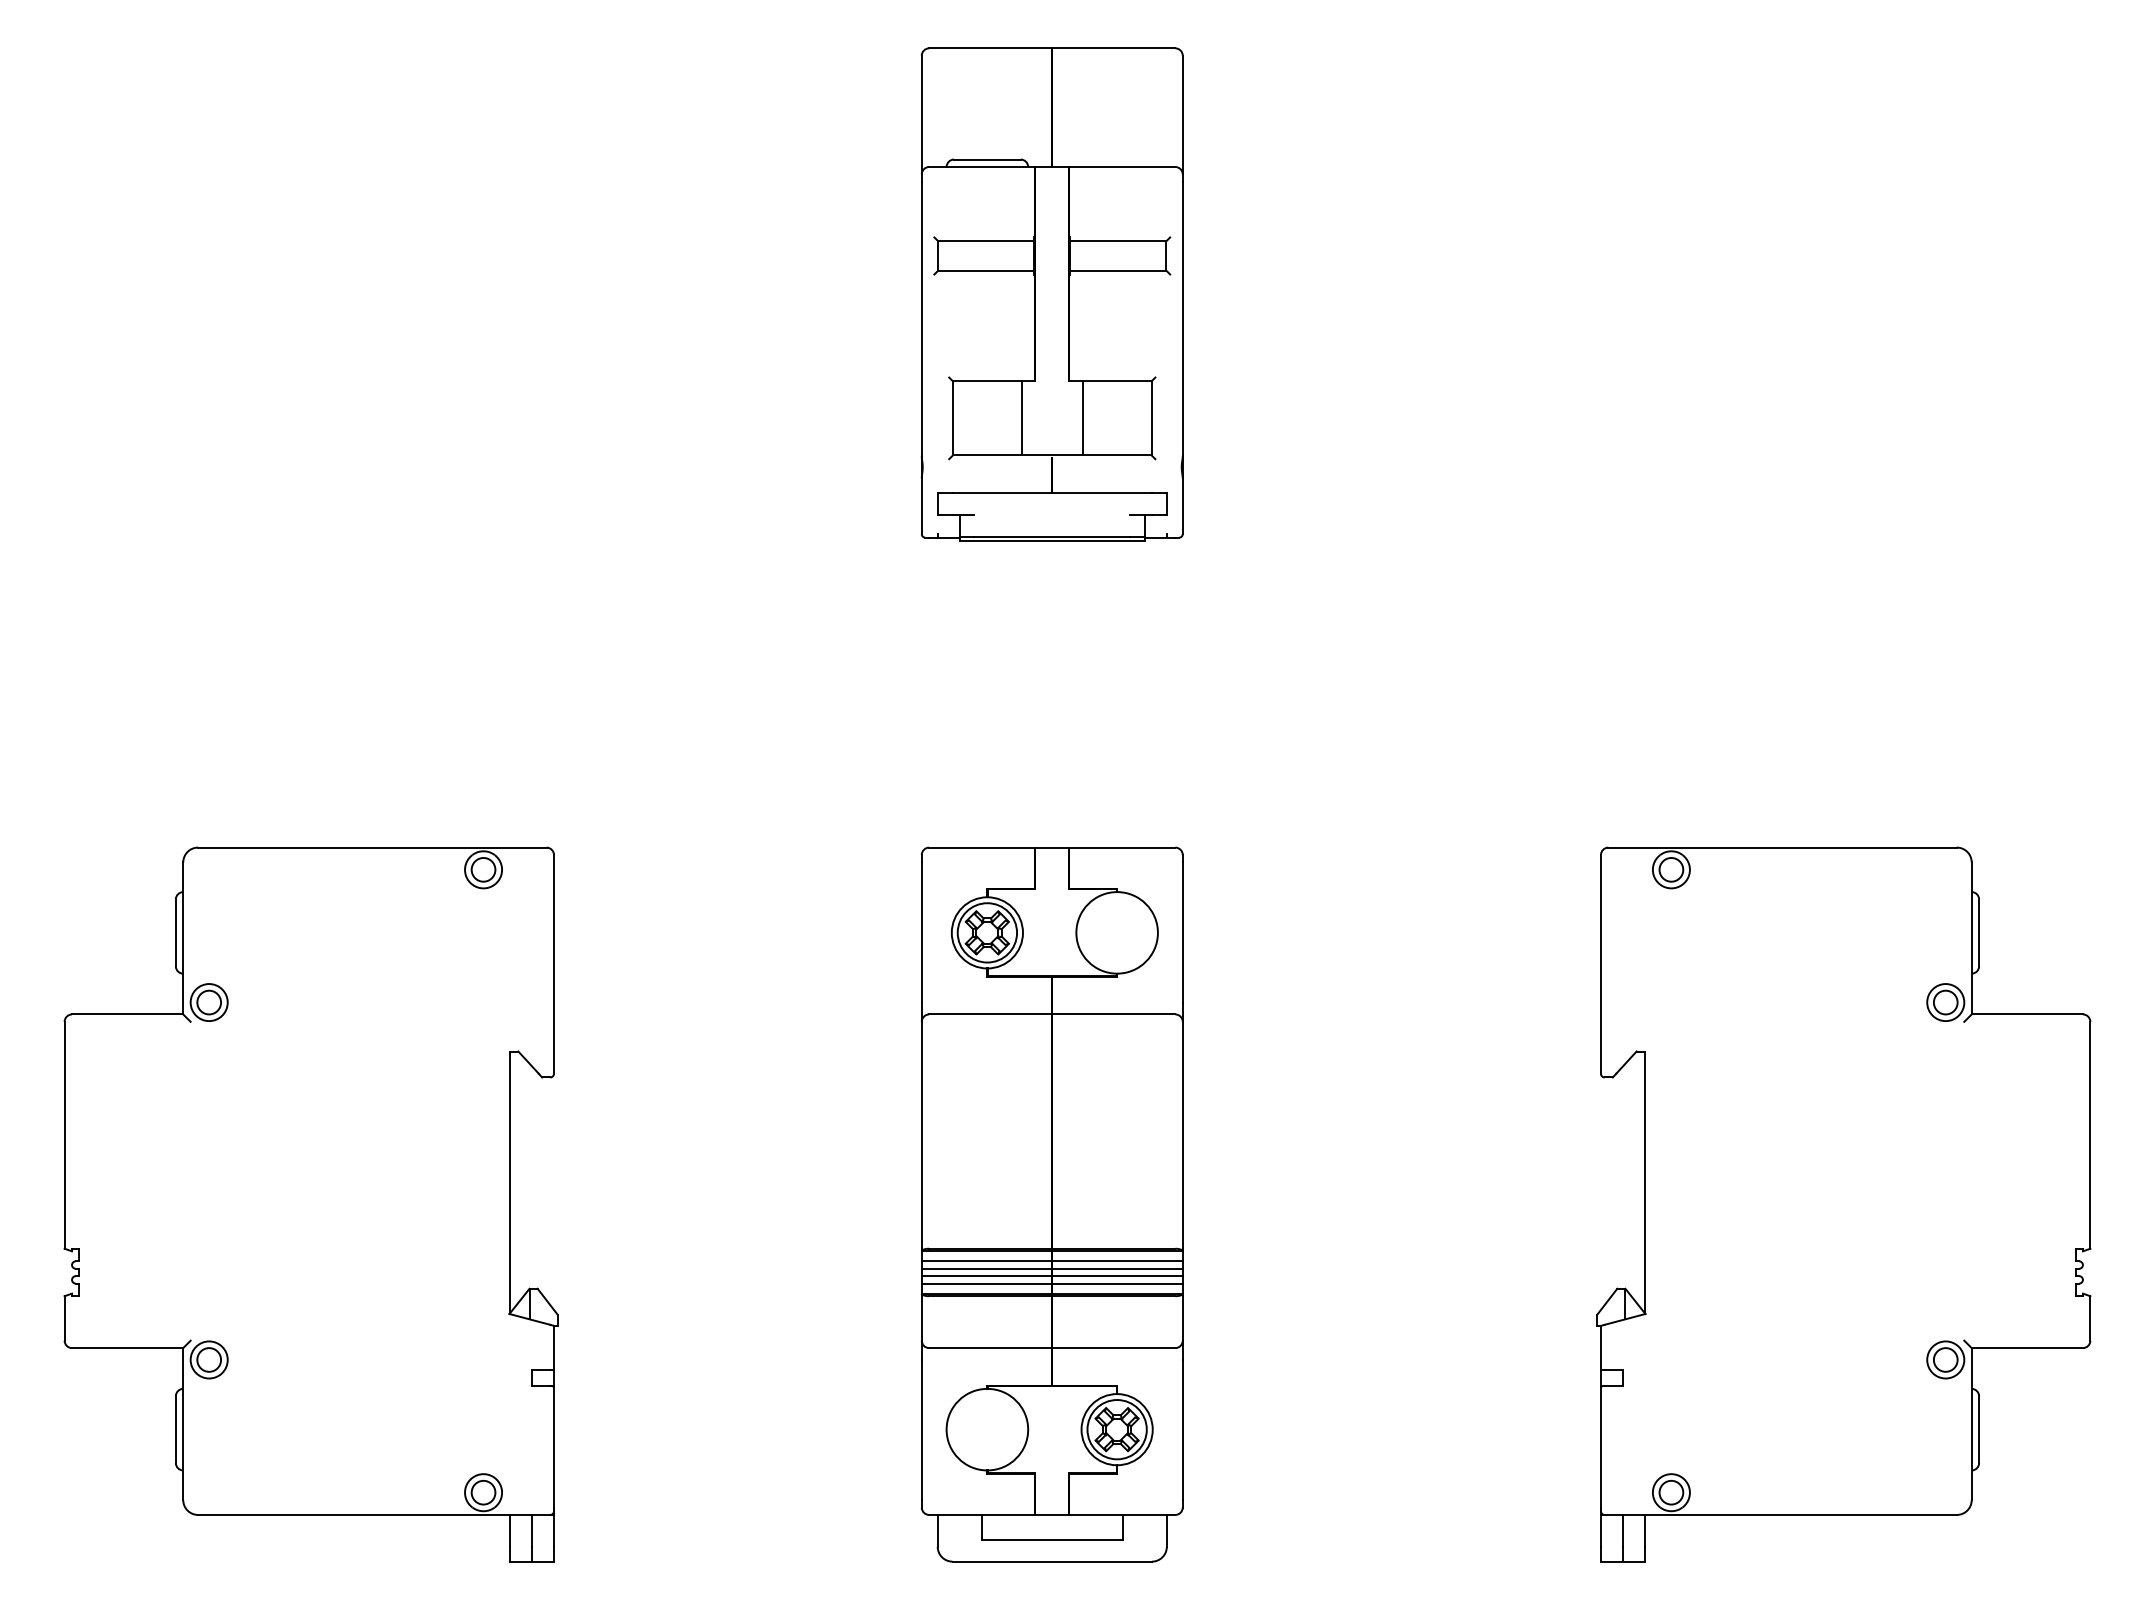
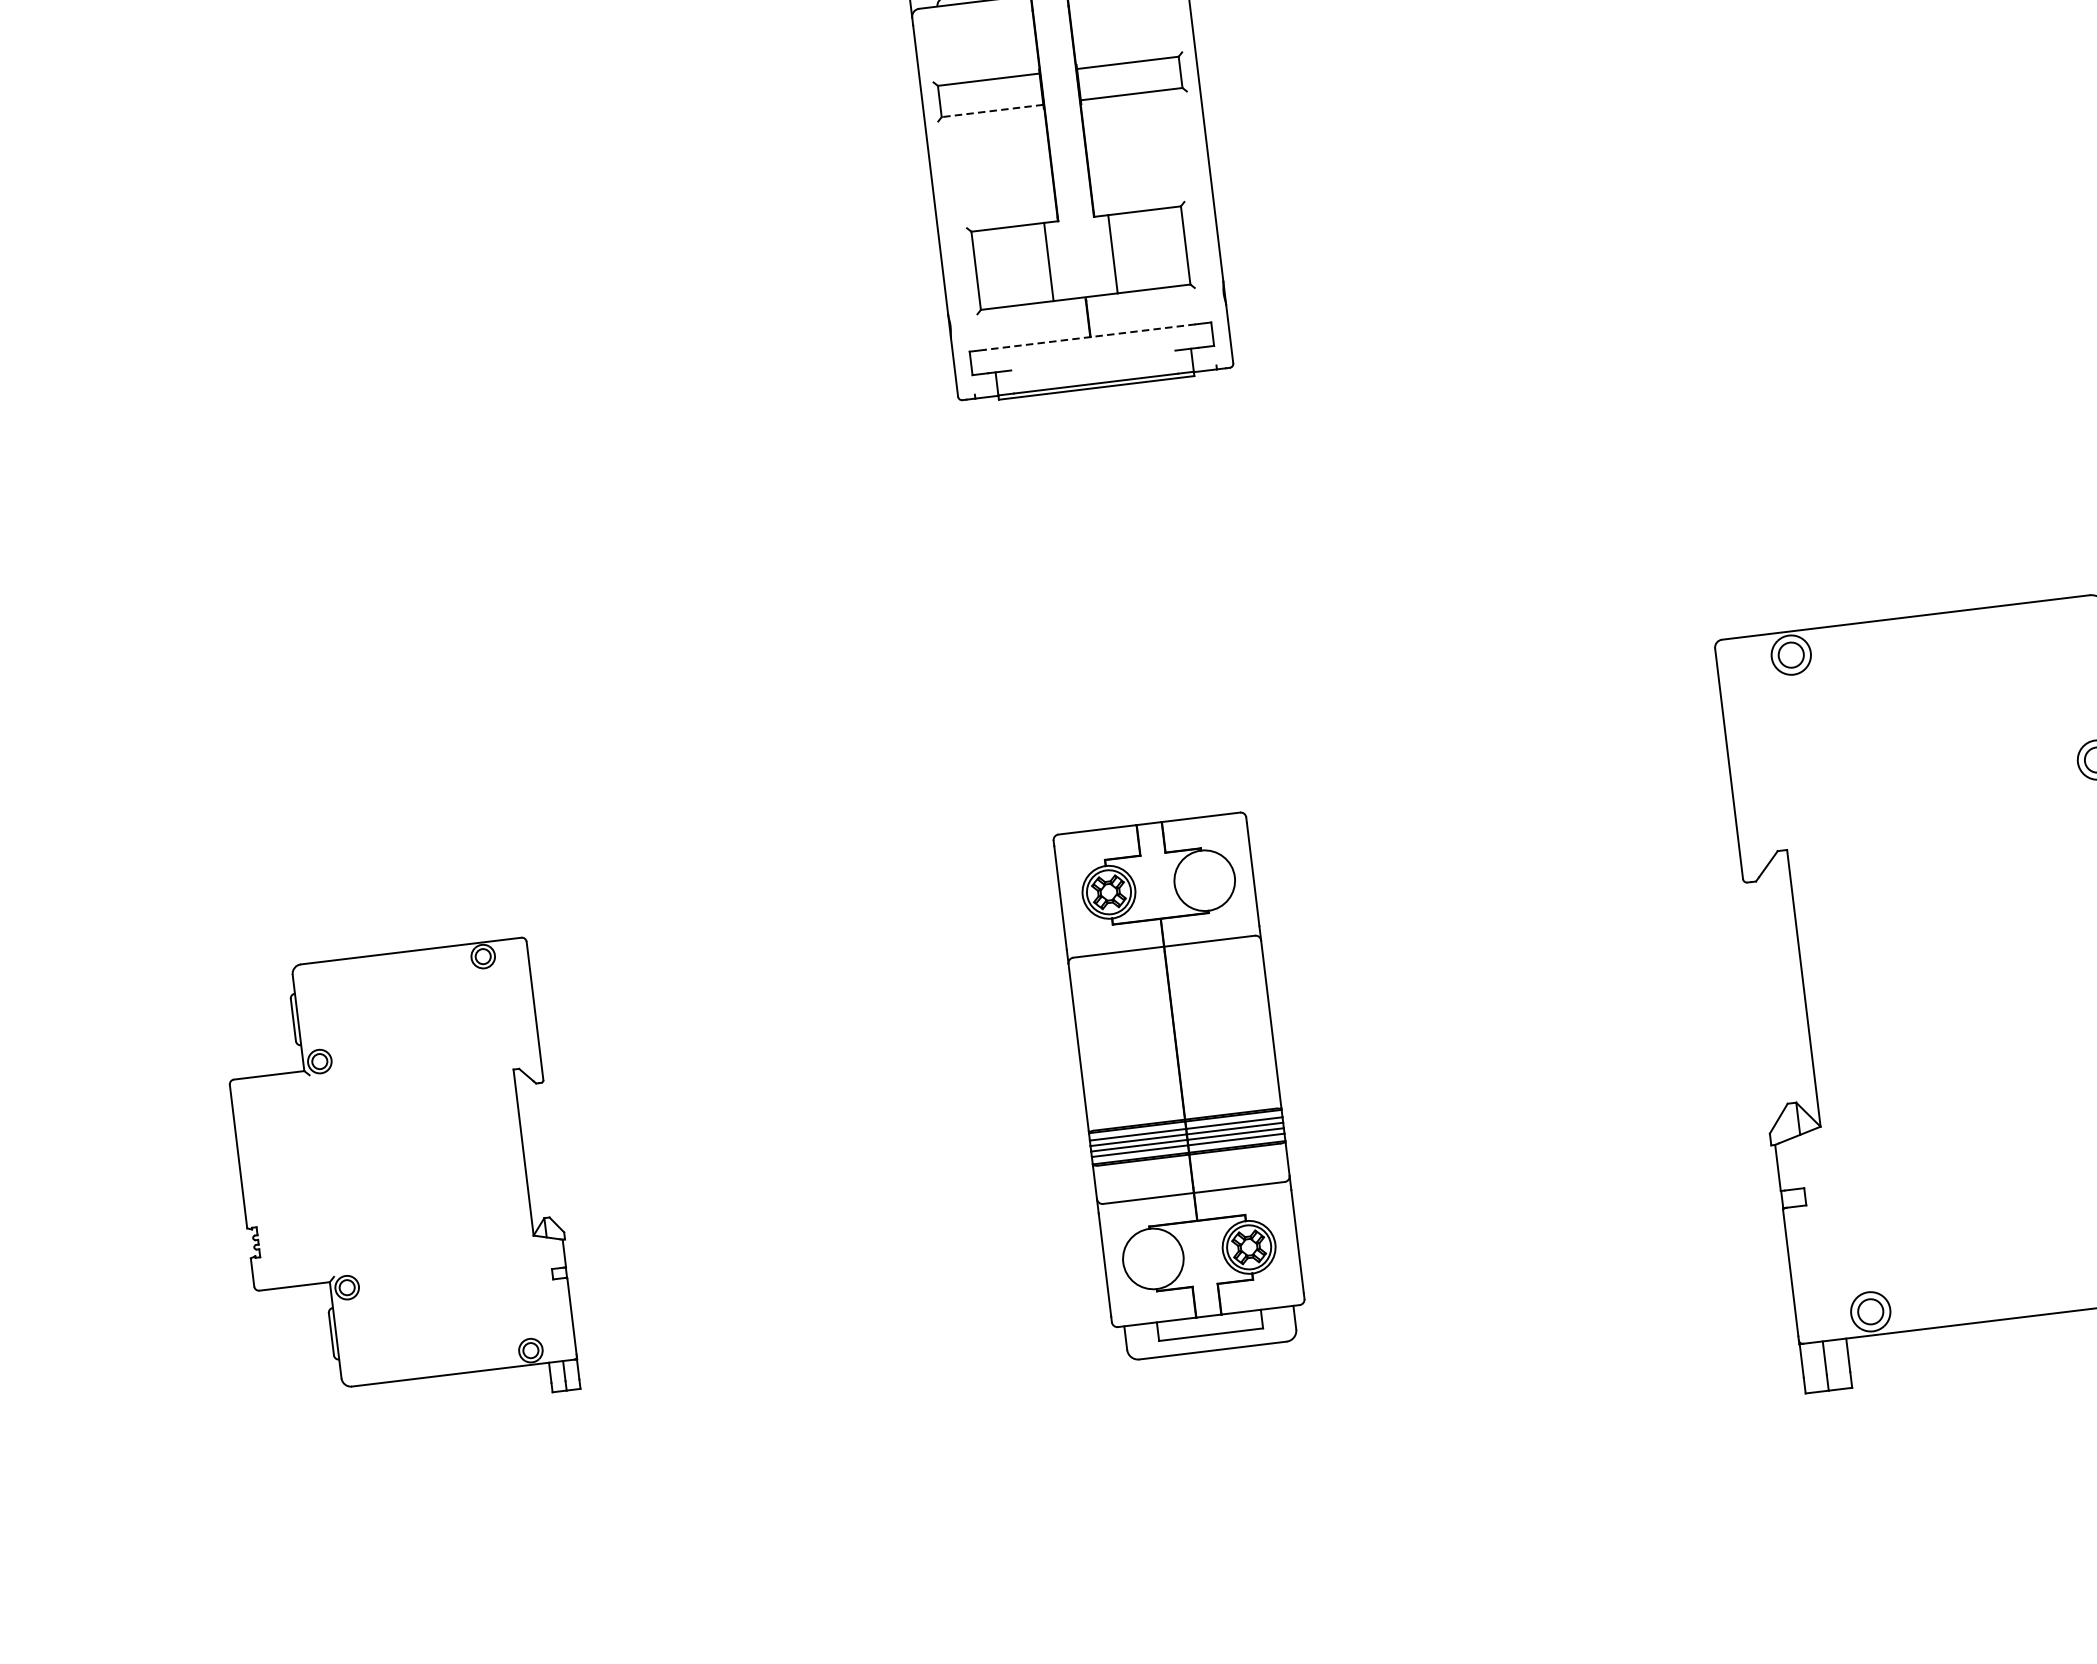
line: (985, 270) -> (991, 110), solid -> dashed
line: (1052, 493) -> (1090, 337), solid -> dashed
part: (310, 1204) -> (399, 1181), size x0.6
part: (1051, 1204) -> (1180, 1087), size x0.7

